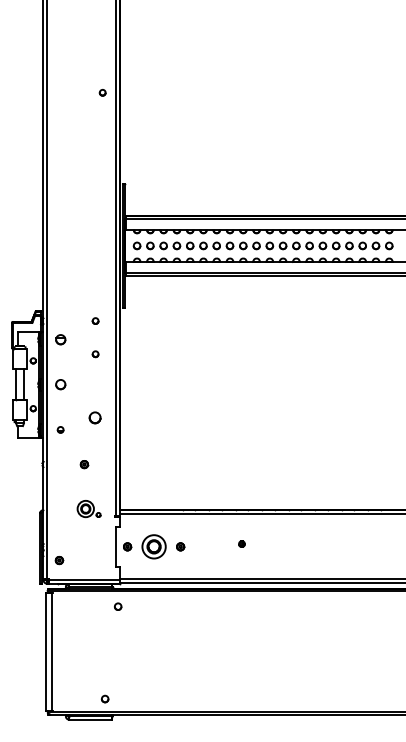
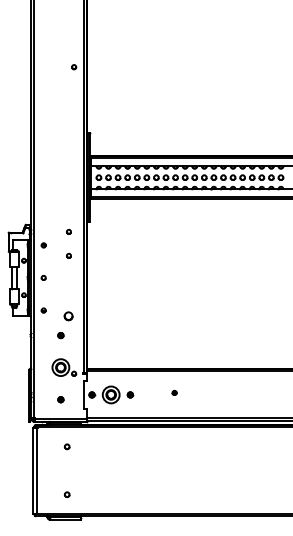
part: (60, 339) -> (43, 245), size x0.62
part: (60, 384) -> (43, 277), size x0.62
part: (94, 417) -> (68, 316), moved
part: (88, 508) -> (63, 367), size x1.43
part: (59, 560) -> (60, 399), moved
part: (118, 606) -> (67, 446), moved
part: (104, 698) -> (66, 494), moved

